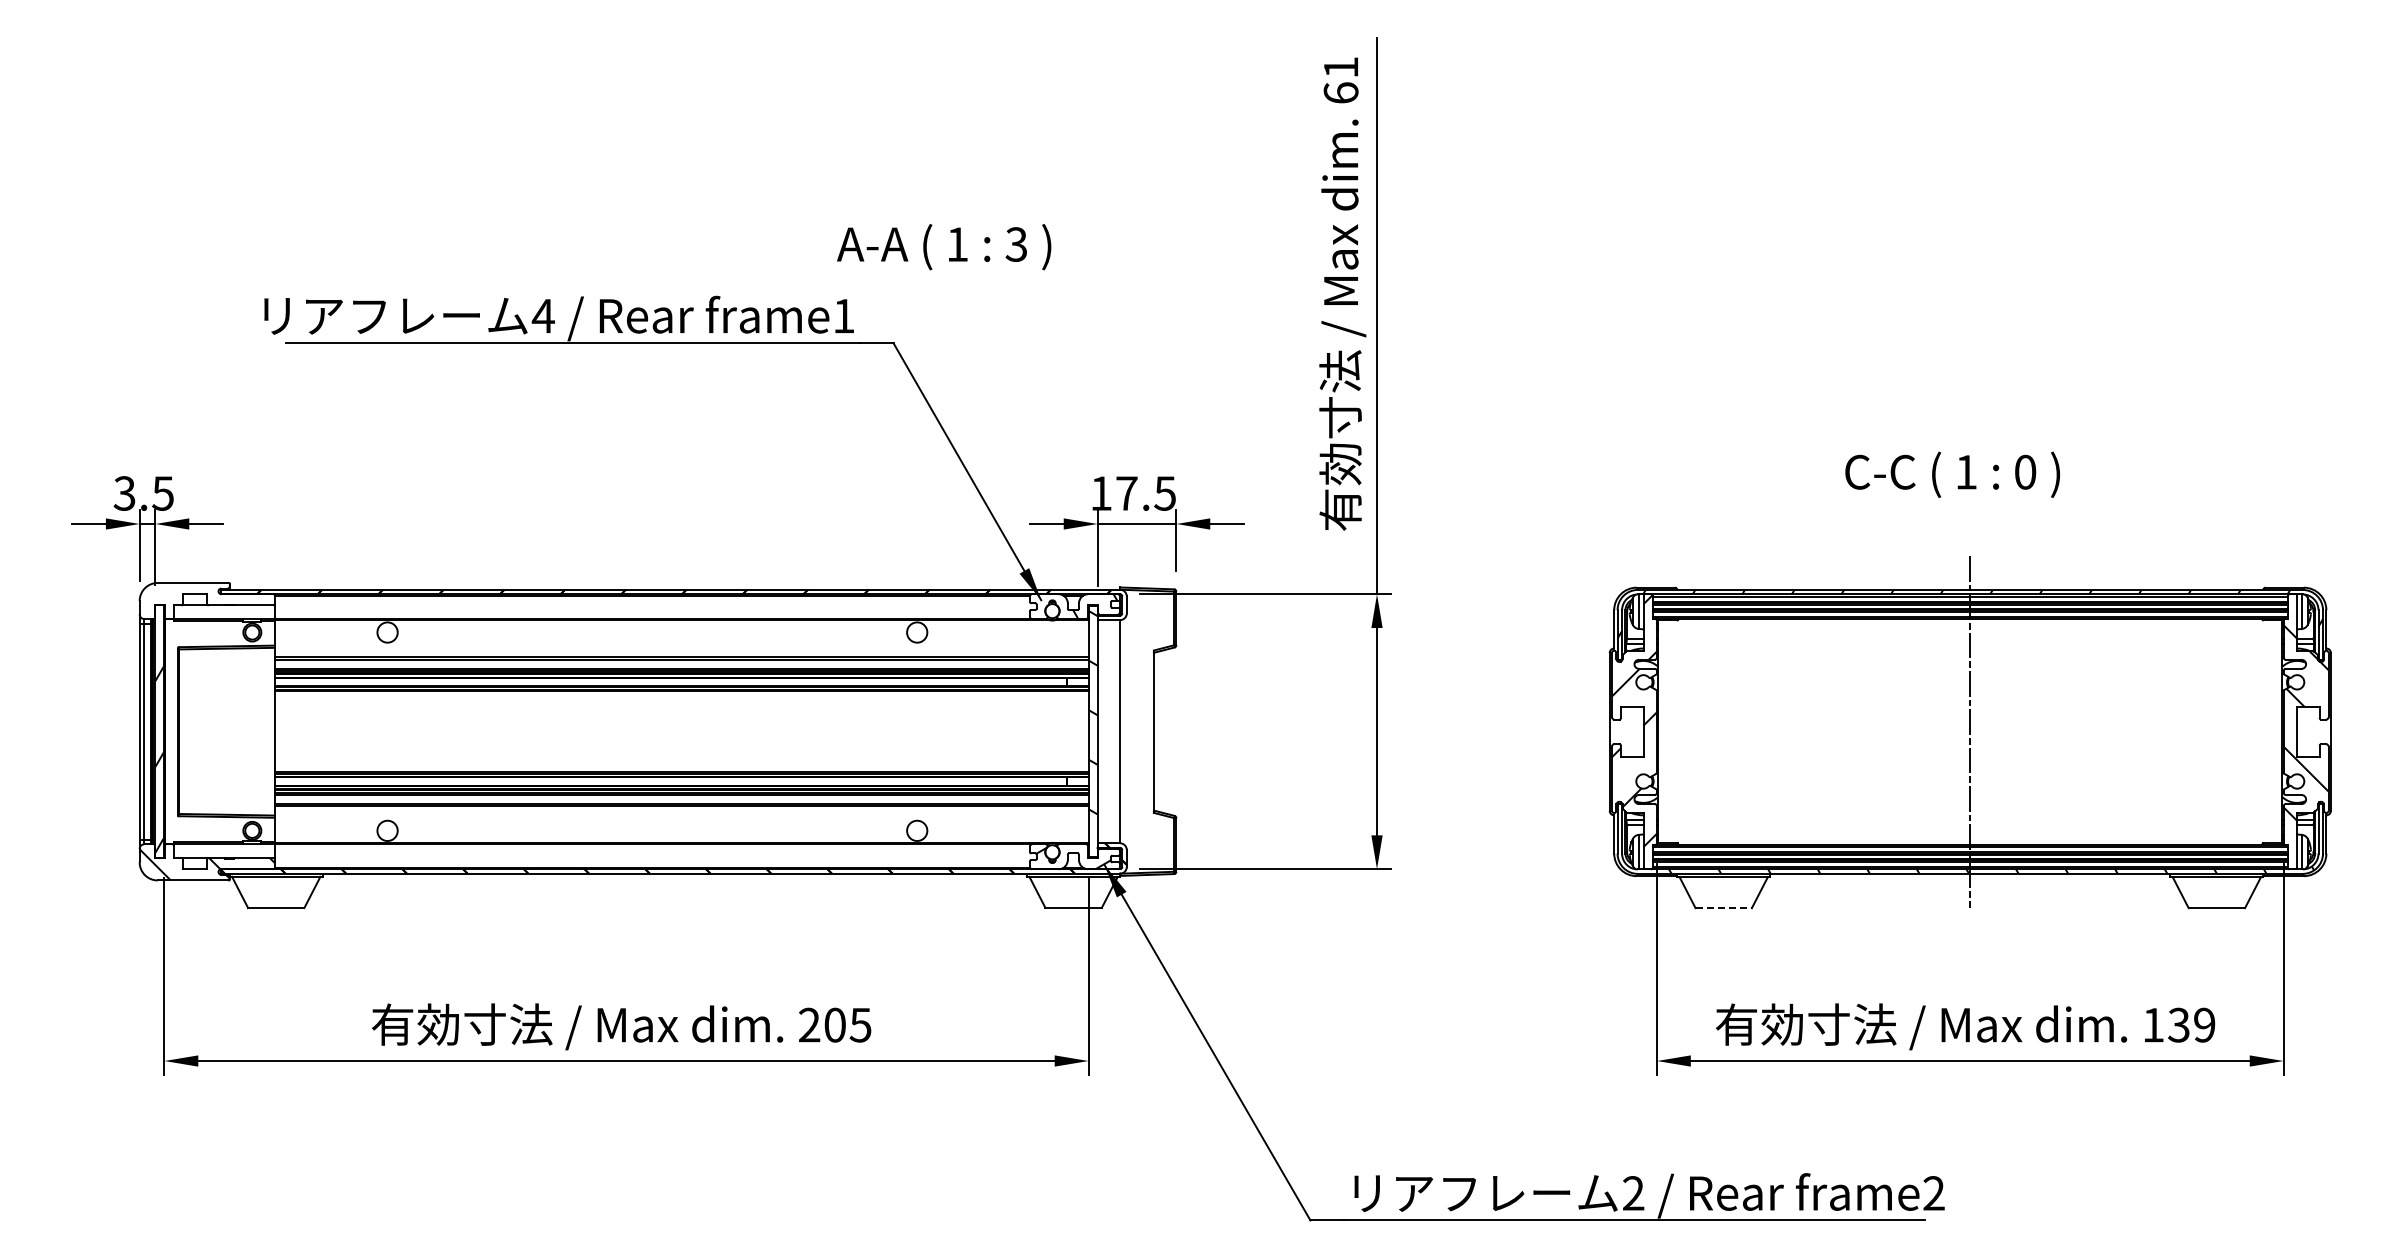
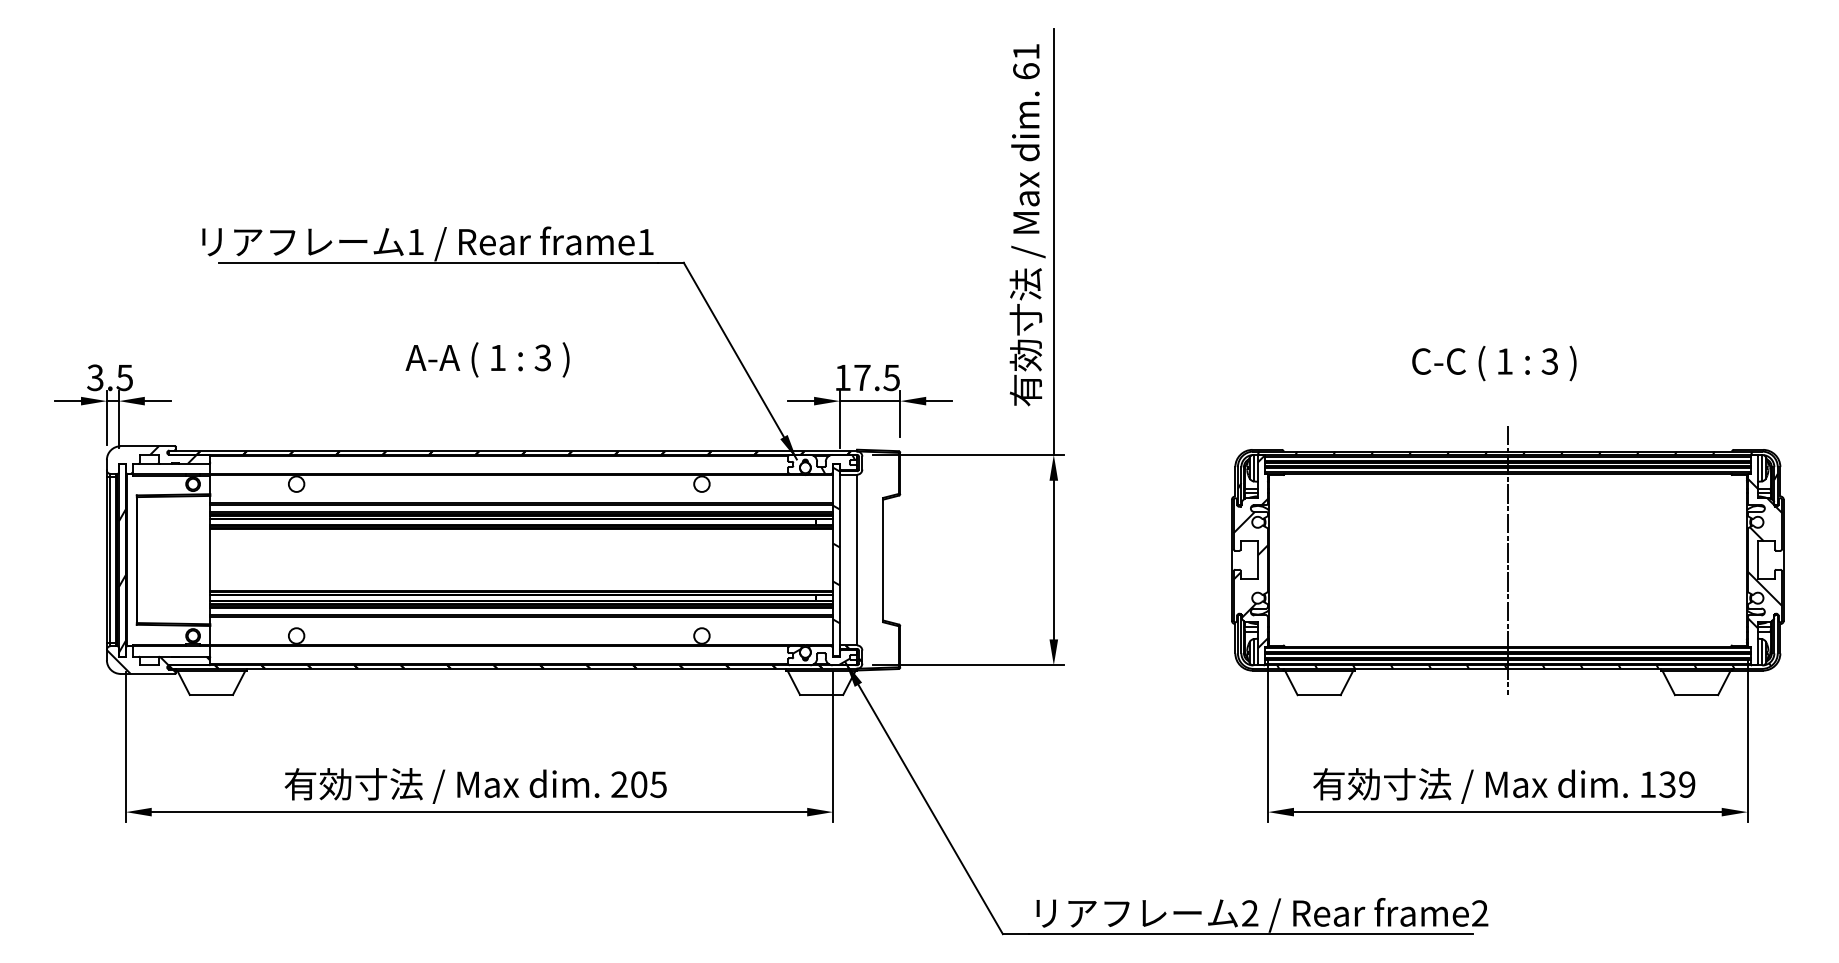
text: (944, 247) -> (487, 360), moved
text: (542, 316) -> (415, 242), 4 -> 1
text: (2025, 471) -> (1550, 360), 0 -> 3
hatch: (214, 600) -> (164, 459), added
line: (1724, 908) -> (1319, 695), dashed -> solid

